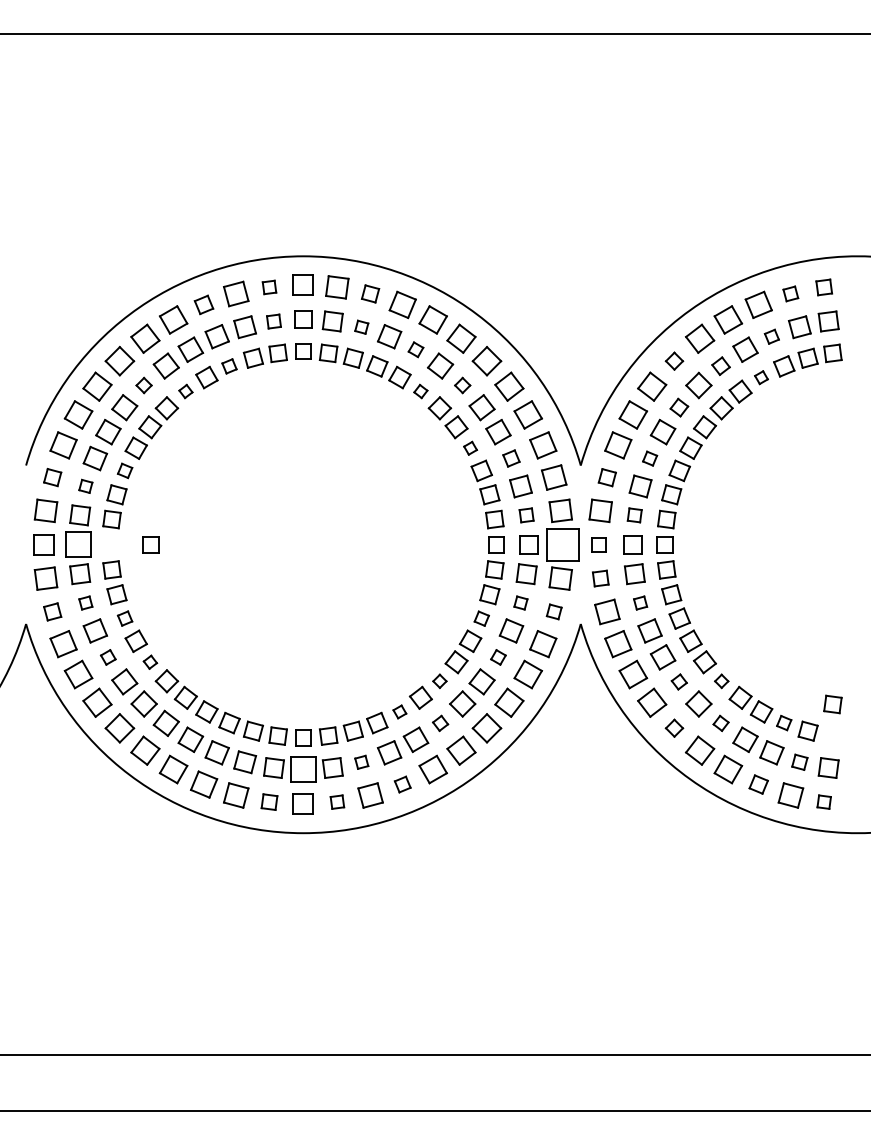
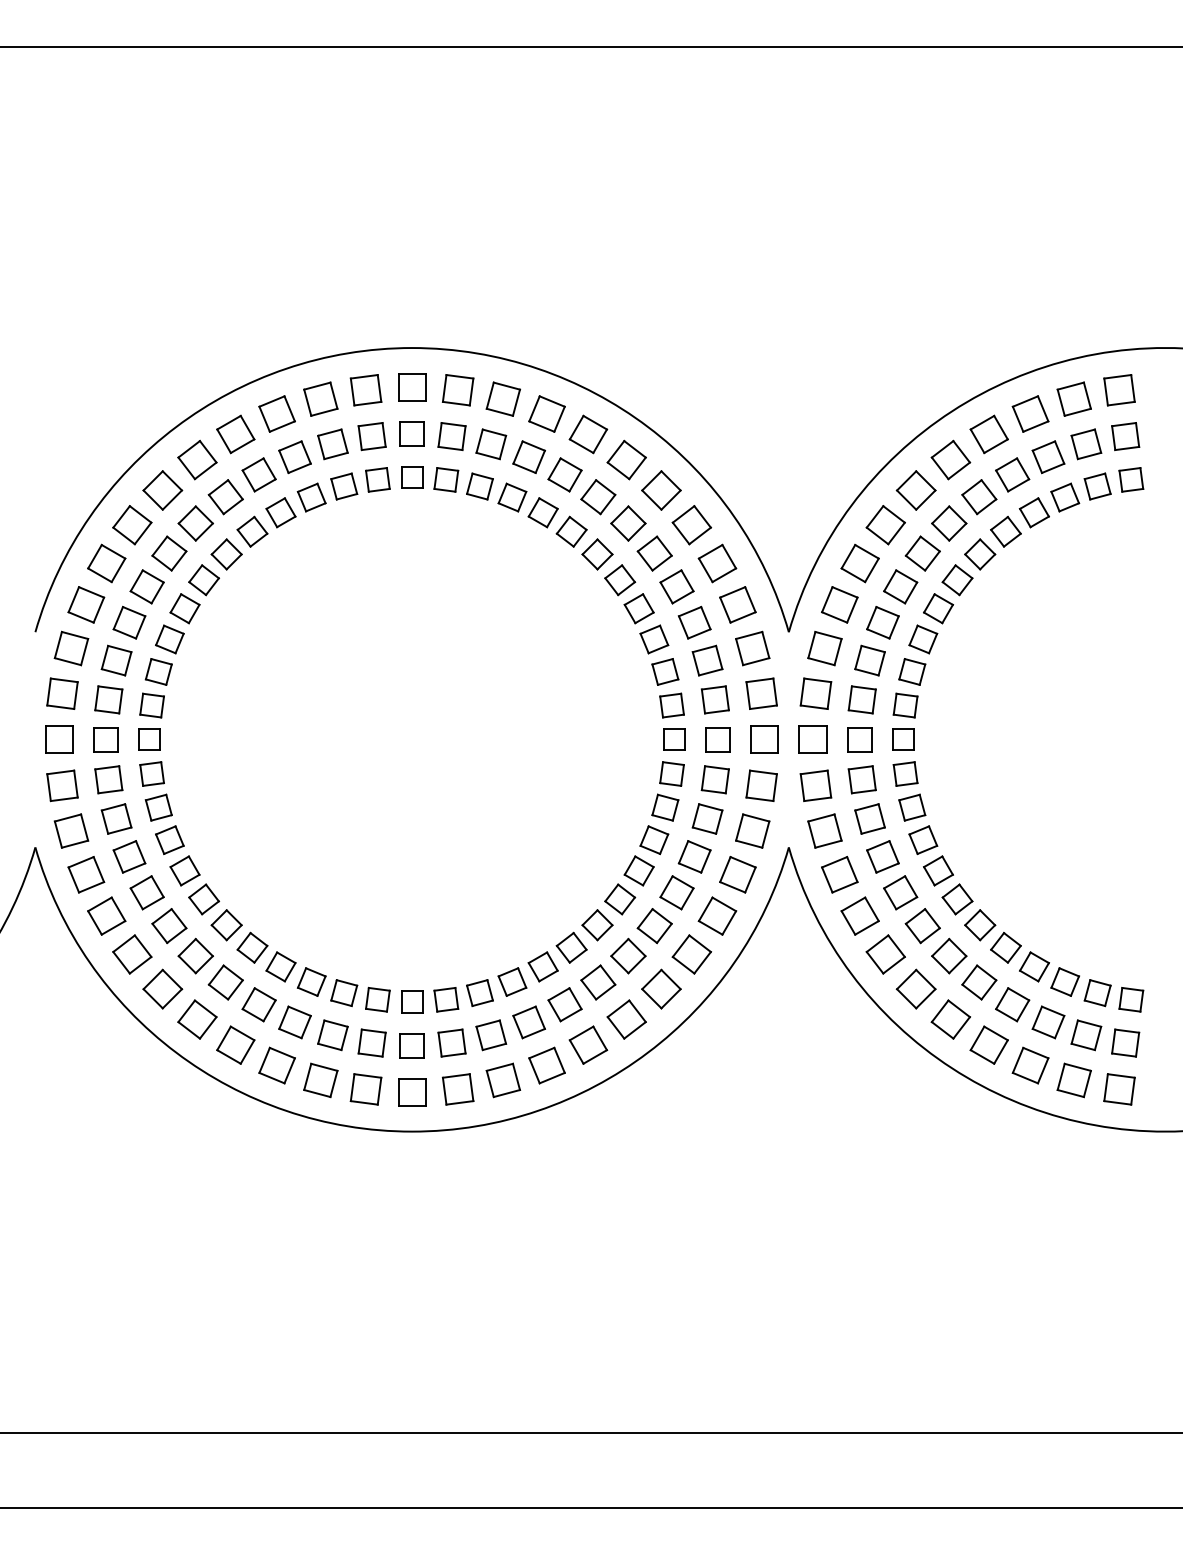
part: (269, 287) -> (365, 390), size x1.67
part: (824, 287) -> (1119, 390), size x1.43
part: (369, 293) -> (502, 398), size x1.43
part: (790, 293) -> (1073, 398), size x1.67
part: (203, 304) -> (276, 413), size x1.43
part: (273, 321) -> (371, 436), size x1.43
part: (361, 327) -> (491, 444), size x1.67
part: (771, 336) -> (1048, 457), size x1.67
part: (415, 349) -> (564, 474), size x1.67
part: (674, 361) -> (915, 490), size x1.67
part: (229, 366) -> (311, 497), size x1.43
part: (721, 366) -> (979, 497), size x1.43
part: (760, 377) -> (1033, 512), size x1.67
part: (143, 385) -> (195, 523), size x1.67
part: (462, 385) -> (628, 523), size x1.67
part: (185, 391) -> (252, 531), size x1.67
part: (420, 391) -> (571, 531), size x1.67
part: (679, 407) -> (922, 553), size x1.43
part: (470, 448) -> (638, 608), size x1.67
part: (511, 458) -> (694, 622), size x1.43
part: (649, 458) -> (882, 622), size x1.67
part: (124, 470) -> (169, 639), size x1.43
part: (52, 477) -> (71, 648), size x1.43
part: (607, 477) -> (824, 648), size x1.43
part: (85, 486) -> (116, 660), size x1.67
part: (526, 515) -> (714, 699), size x1.43
part: (634, 515) -> (861, 699), size x1.43
part: (77, 544) -> (105, 739), size x0.71
part: (150, 544) -> (149, 739), moved
part: (562, 544) -> (764, 739), size x0.62
part: (598, 544) -> (812, 739), size x1.43
part: (600, 578) -> (815, 785), size x1.43
part: (85, 602) -> (116, 818), size x1.67
part: (520, 602) -> (707, 818), size x1.67
part: (640, 602) -> (869, 818), size x1.67
part: (52, 611) -> (71, 830), size x1.43
part: (554, 611) -> (752, 830), size x1.67
part: (124, 618) -> (169, 839), size x1.43
part: (481, 618) -> (654, 840), size x1.43
part: (107, 657) -> (146, 892), size x1.67
part: (498, 657) -> (676, 892), size x1.67
part: (150, 662) -> (204, 899), size x1.67
part: (439, 681) -> (597, 925), size x1.67
part: (721, 681) -> (980, 925), size x1.67
part: (679, 682) -> (922, 926), size x1.67
part: (833, 704) -> (1131, 999), moved
part: (399, 711) -> (542, 966), size x1.67
part: (783, 722) -> (1064, 981), size x1.43
part: (440, 723) -> (598, 982), size x1.67
part: (721, 723) -> (979, 982), size x1.67
part: (674, 727) -> (915, 988), size x1.67
part: (361, 762) -> (491, 1035), size x1.67
part: (799, 762) -> (1086, 1035), size x1.43
part: (302, 769) -> (411, 1045), size x0.71
part: (402, 784) -> (546, 1065), size x1.67
part: (758, 784) -> (1030, 1065), size x1.43
part: (269, 802) -> (365, 1089), size x1.43
part: (337, 802) -> (458, 1089), size x1.67
part: (824, 802) -> (1119, 1089), size x1.67

